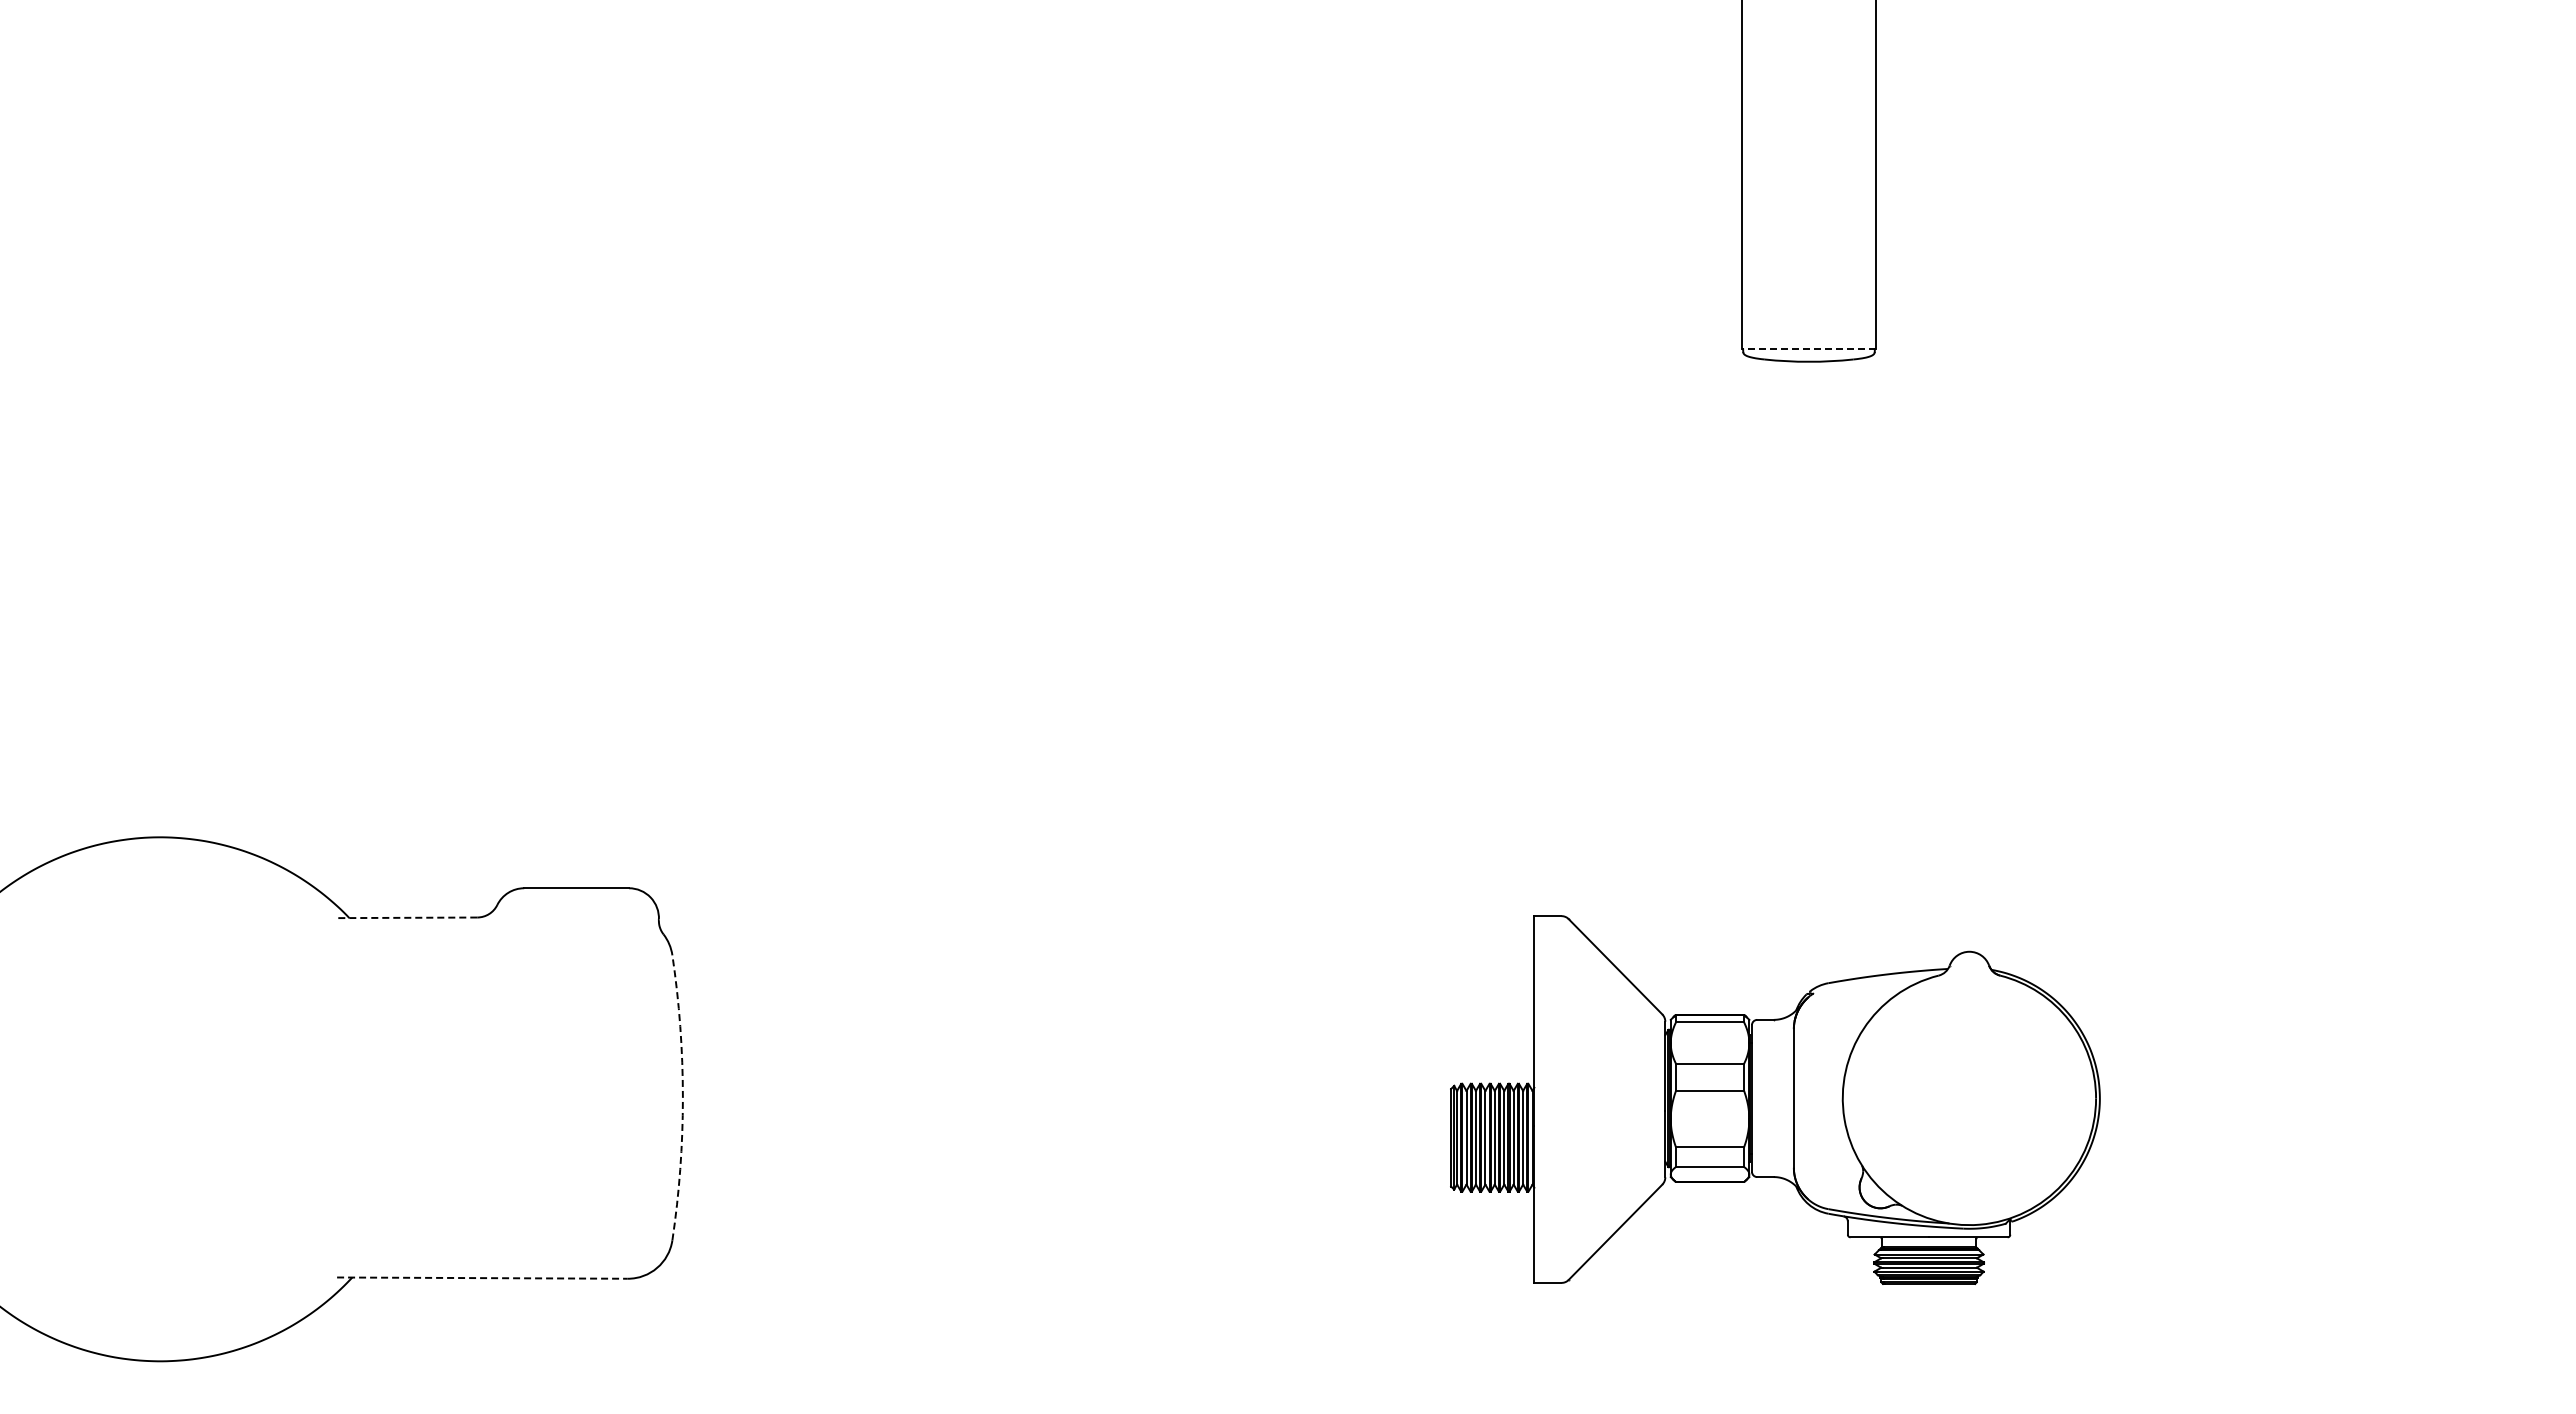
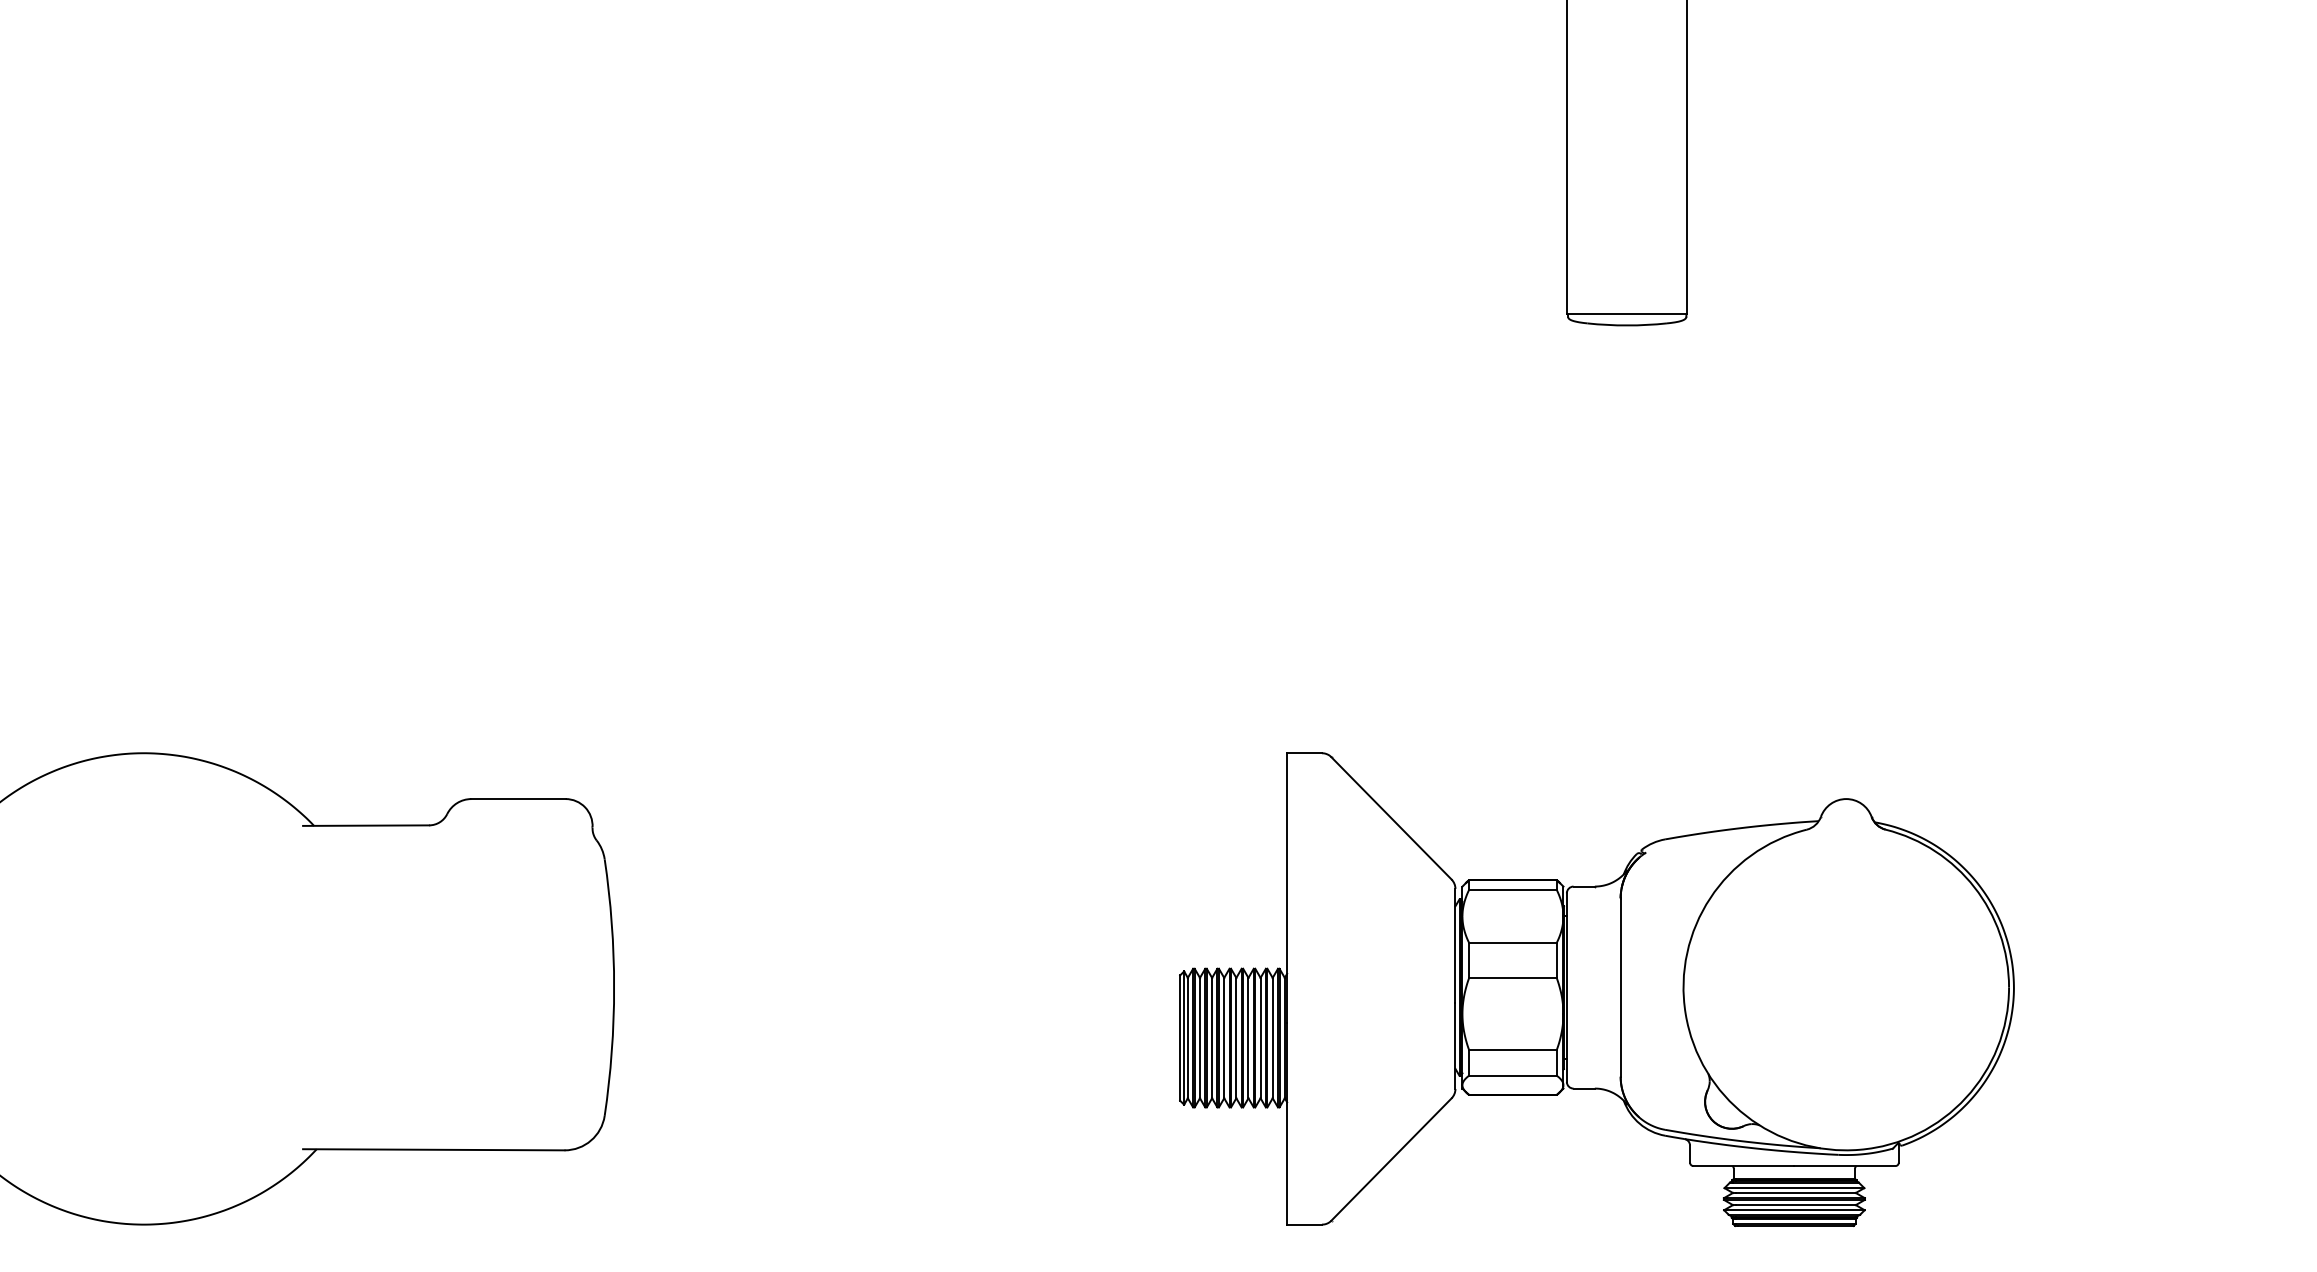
line: (1808, 349) -> (1626, 314), dashed -> solid
line: (406, 917) -> (365, 825), dashed -> solid
arc: (682, 1097) -> (613, 987), dashed -> solid
part: (1775, 1099) -> (1597, 989), size x1.43
line: (482, 1278) -> (433, 1150), dashed -> solid

